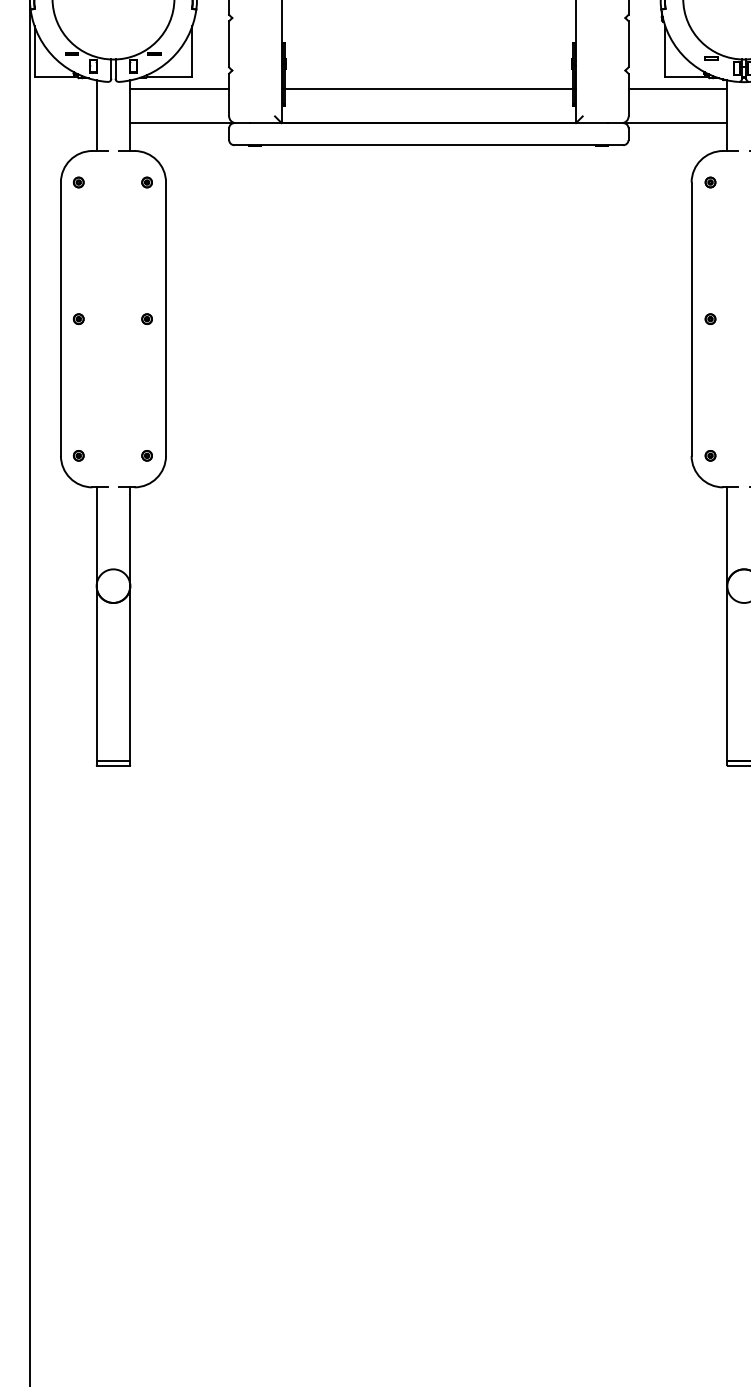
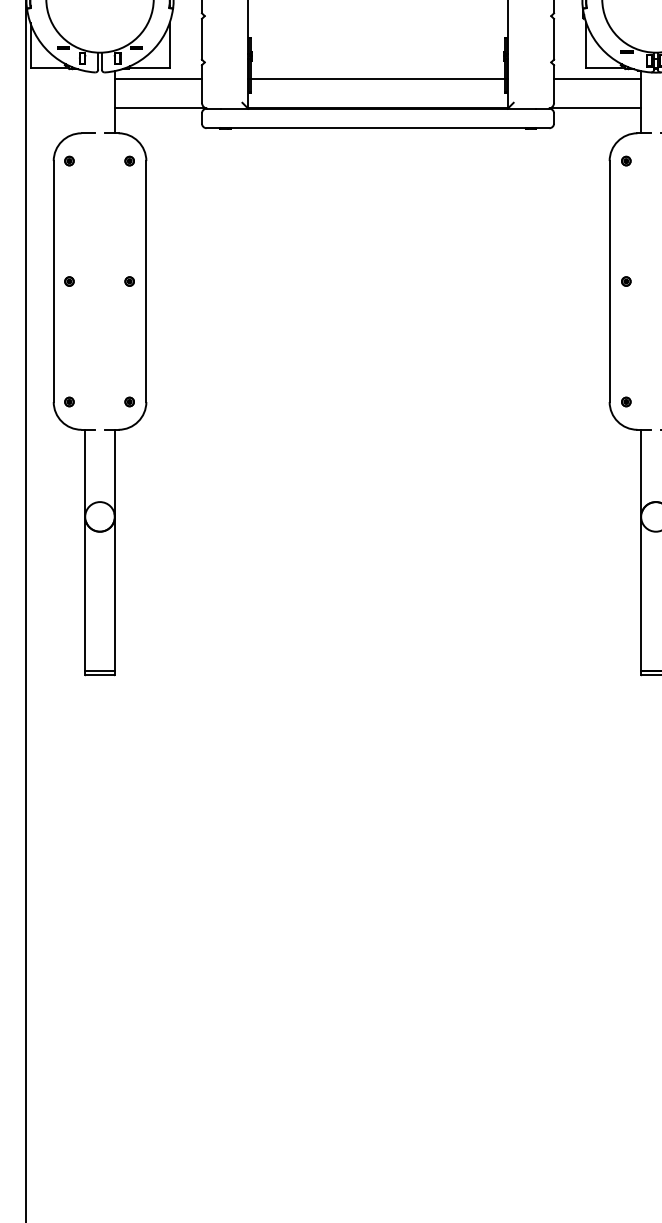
line: (96, 116) -> (85, 102), removed

